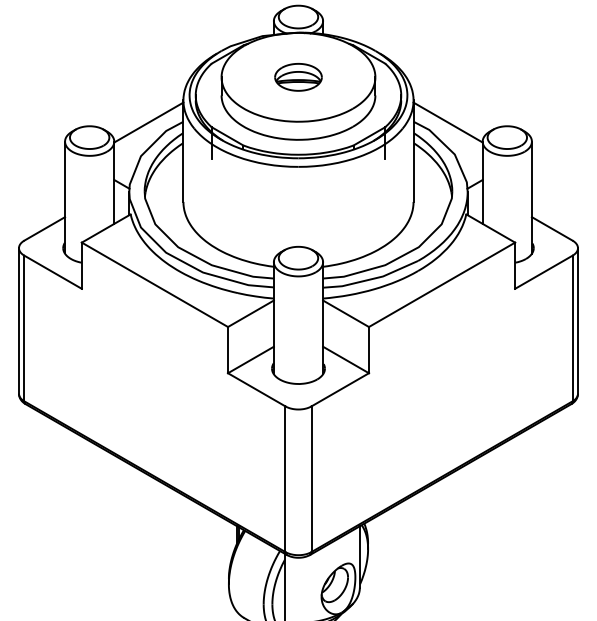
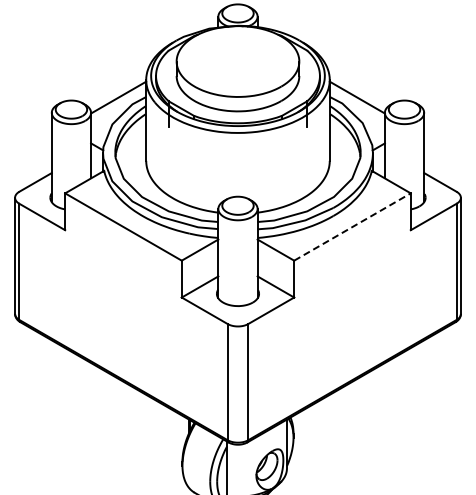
part: (297, 77) -> (237, 61), removed
line: (442, 284) -> (352, 226), solid -> dashed

